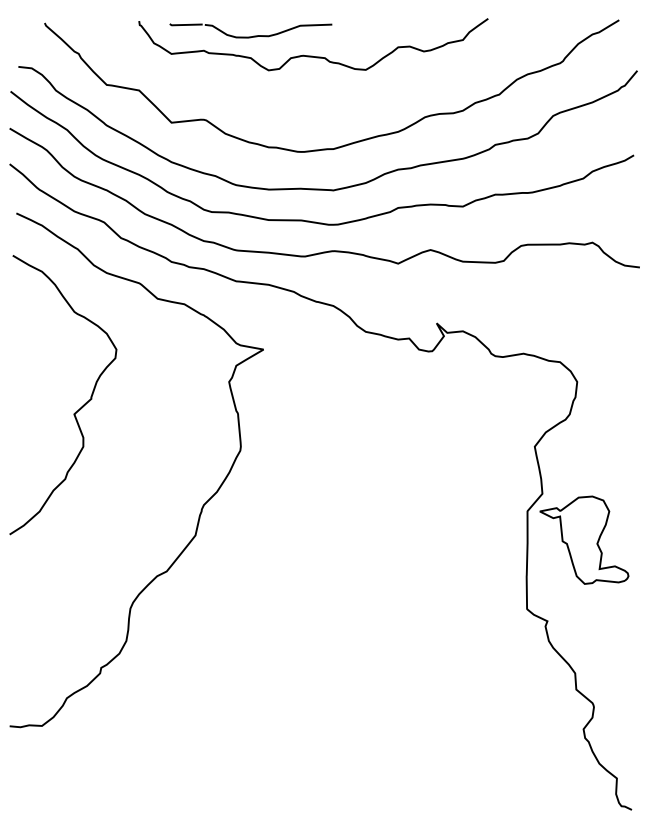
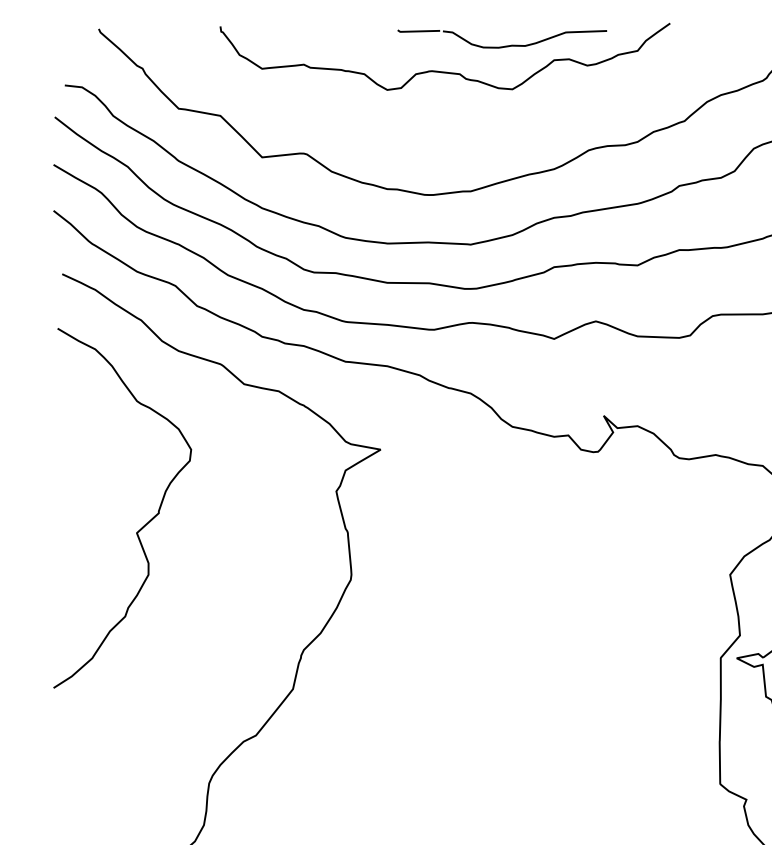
part: (250, 30) -> (501, 38), moved

